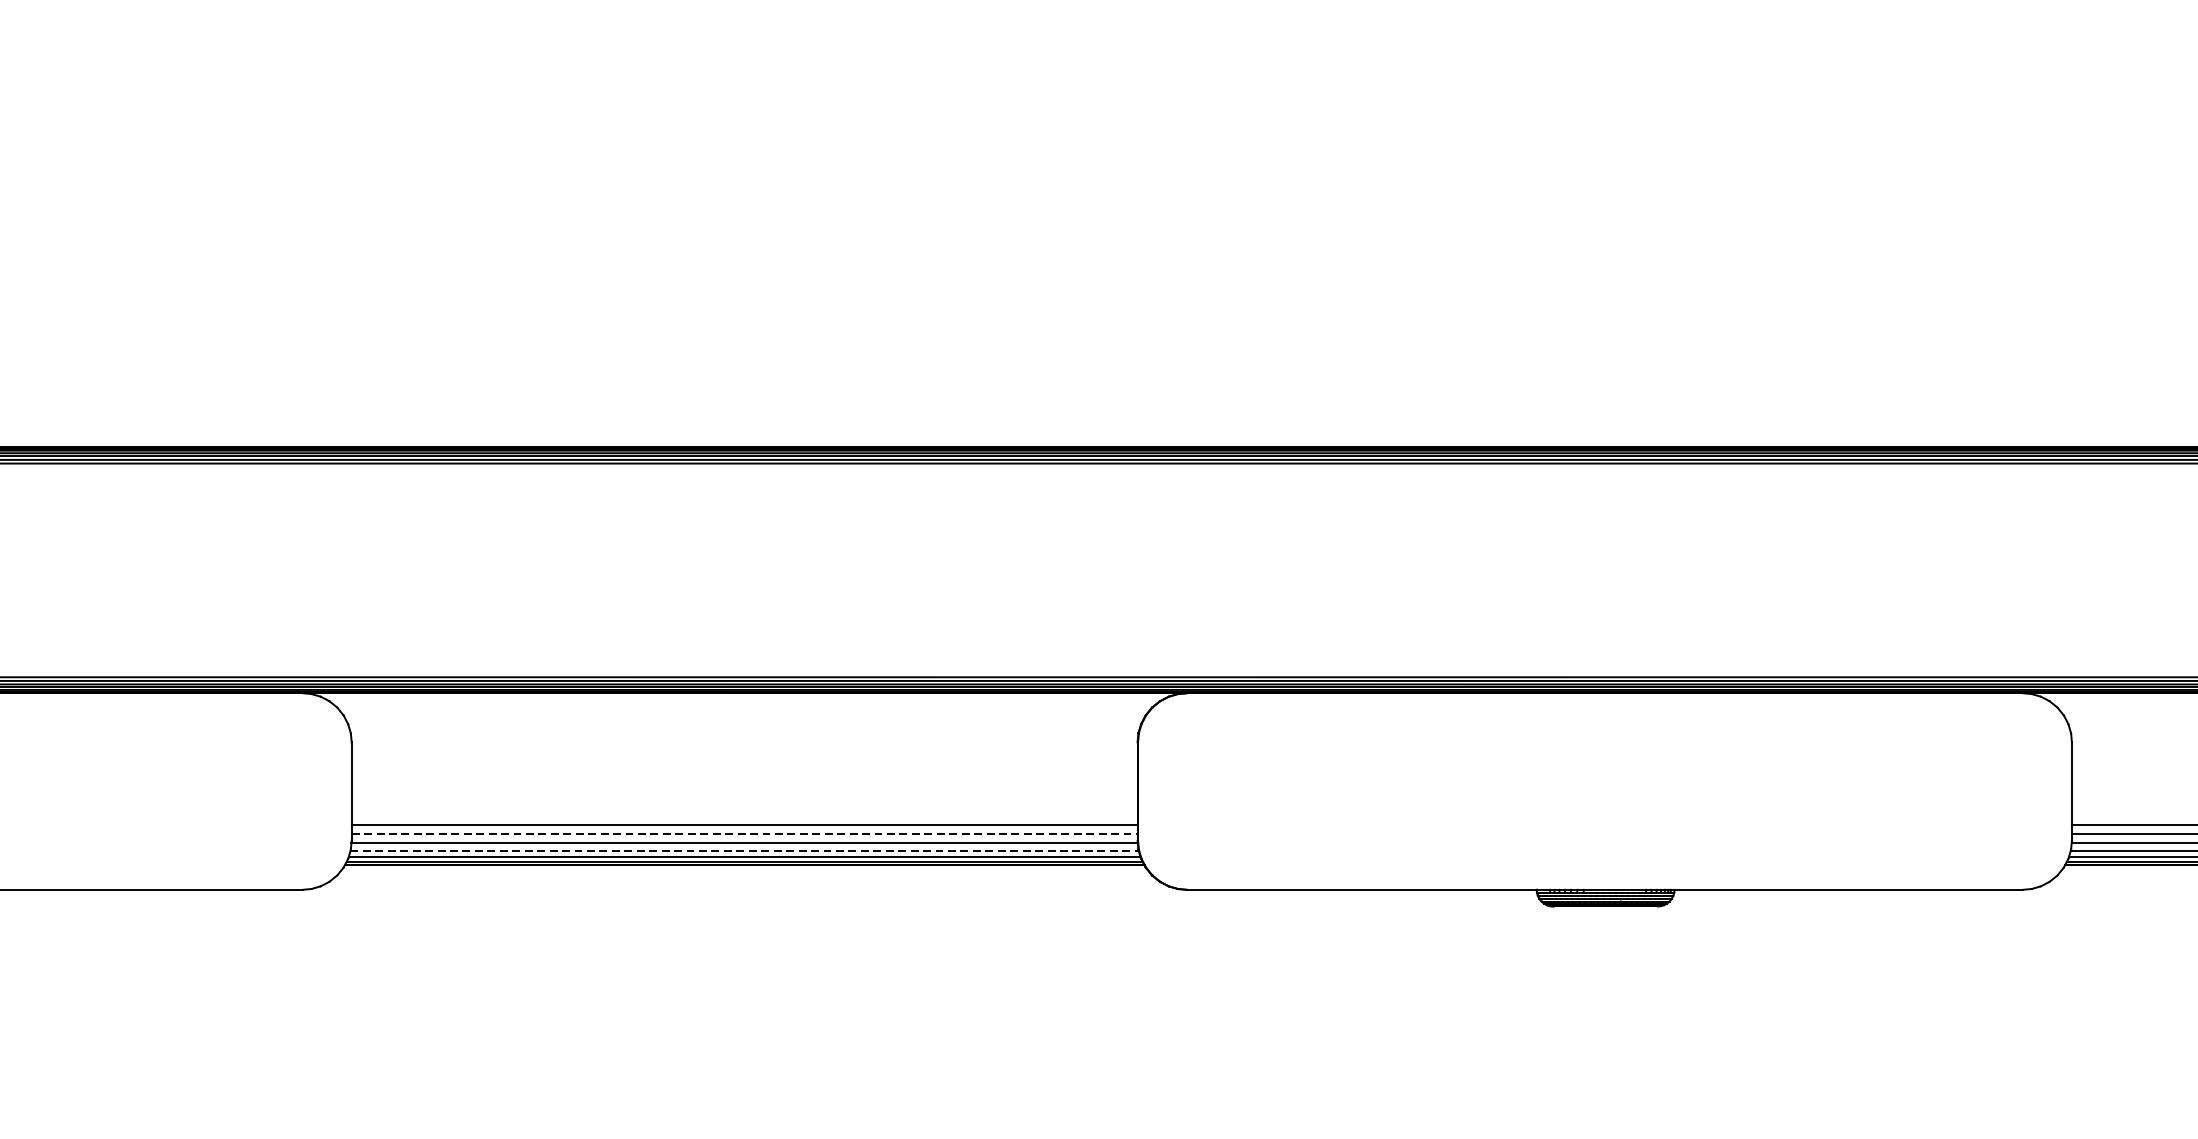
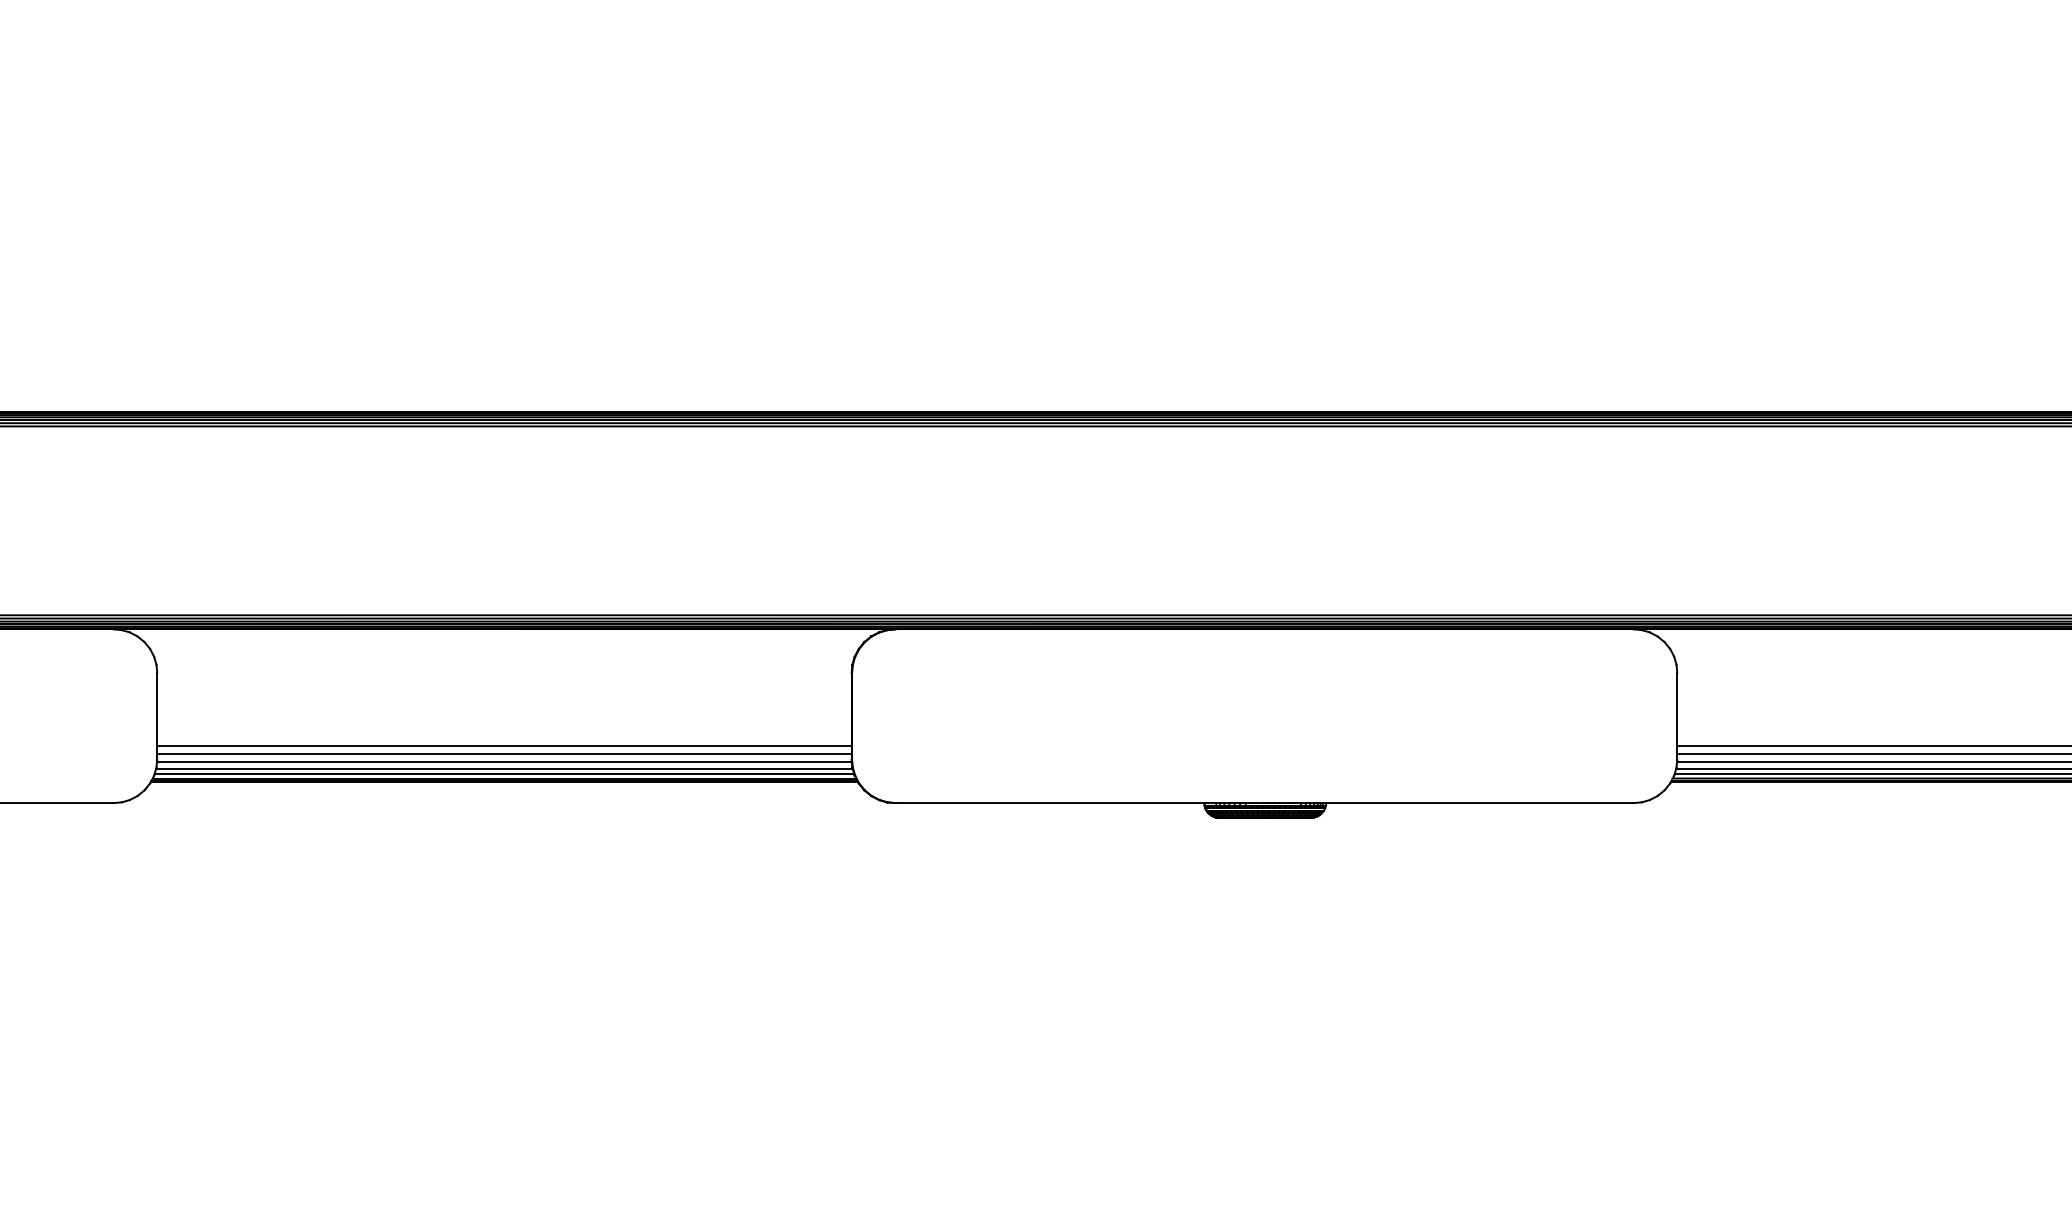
line: (744, 834) -> (504, 754), dashed -> solid
line: (744, 850) -> (504, 768), dashed -> solid

